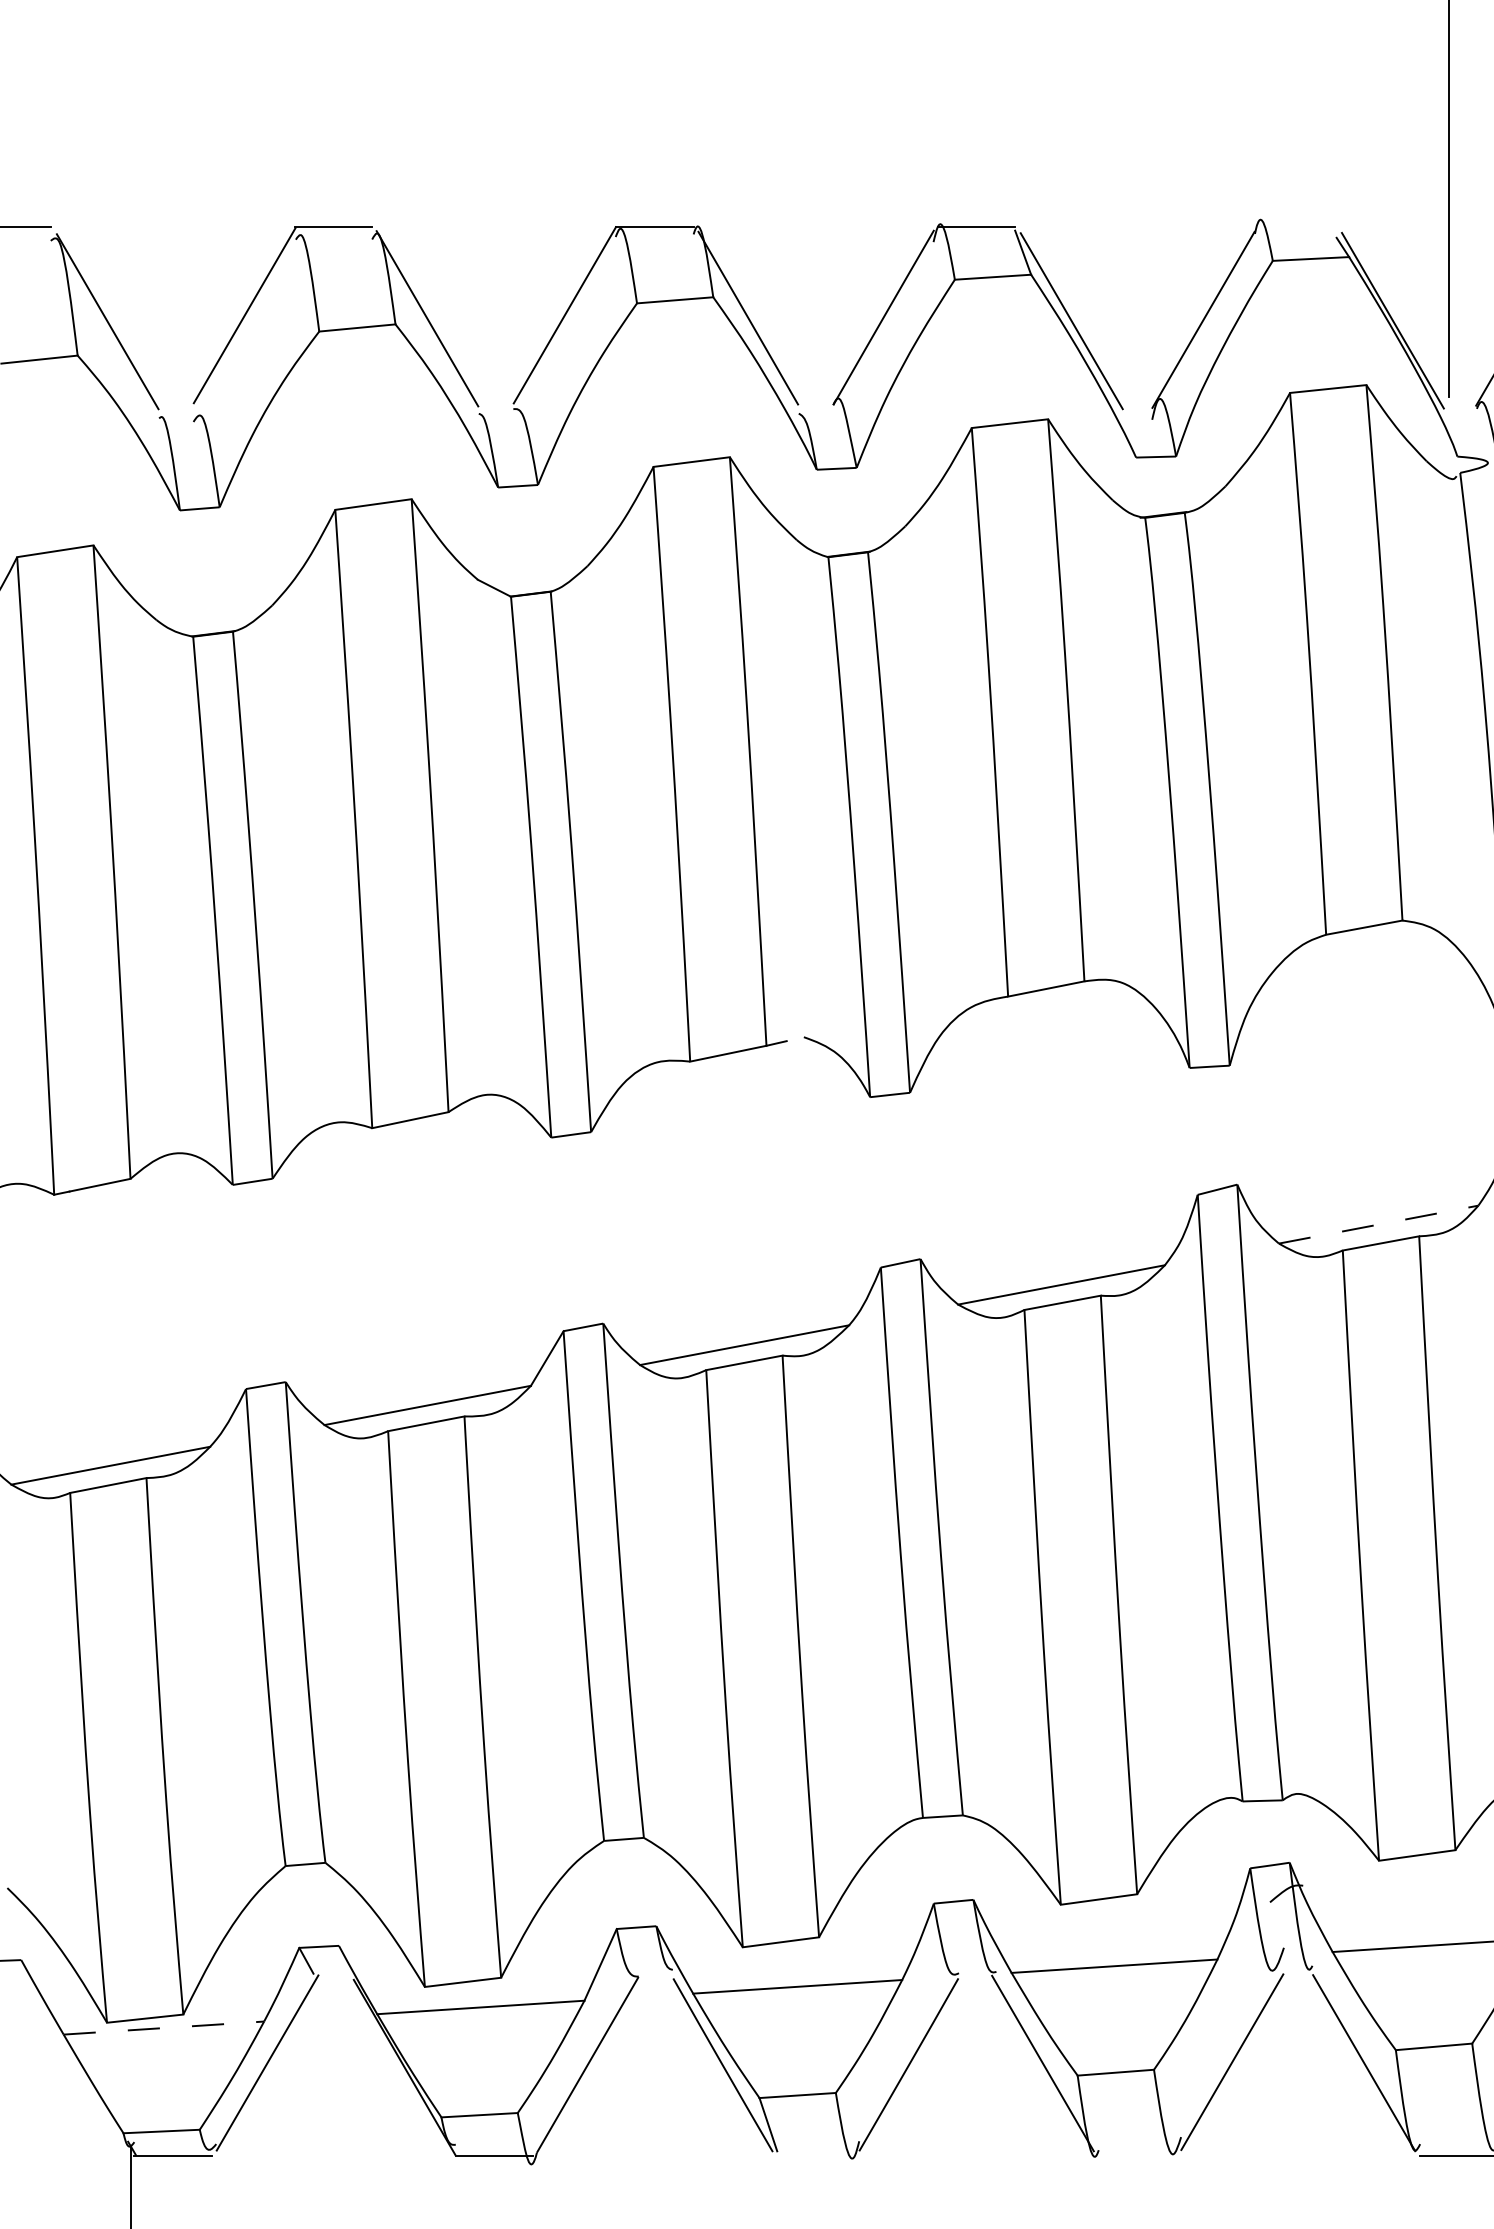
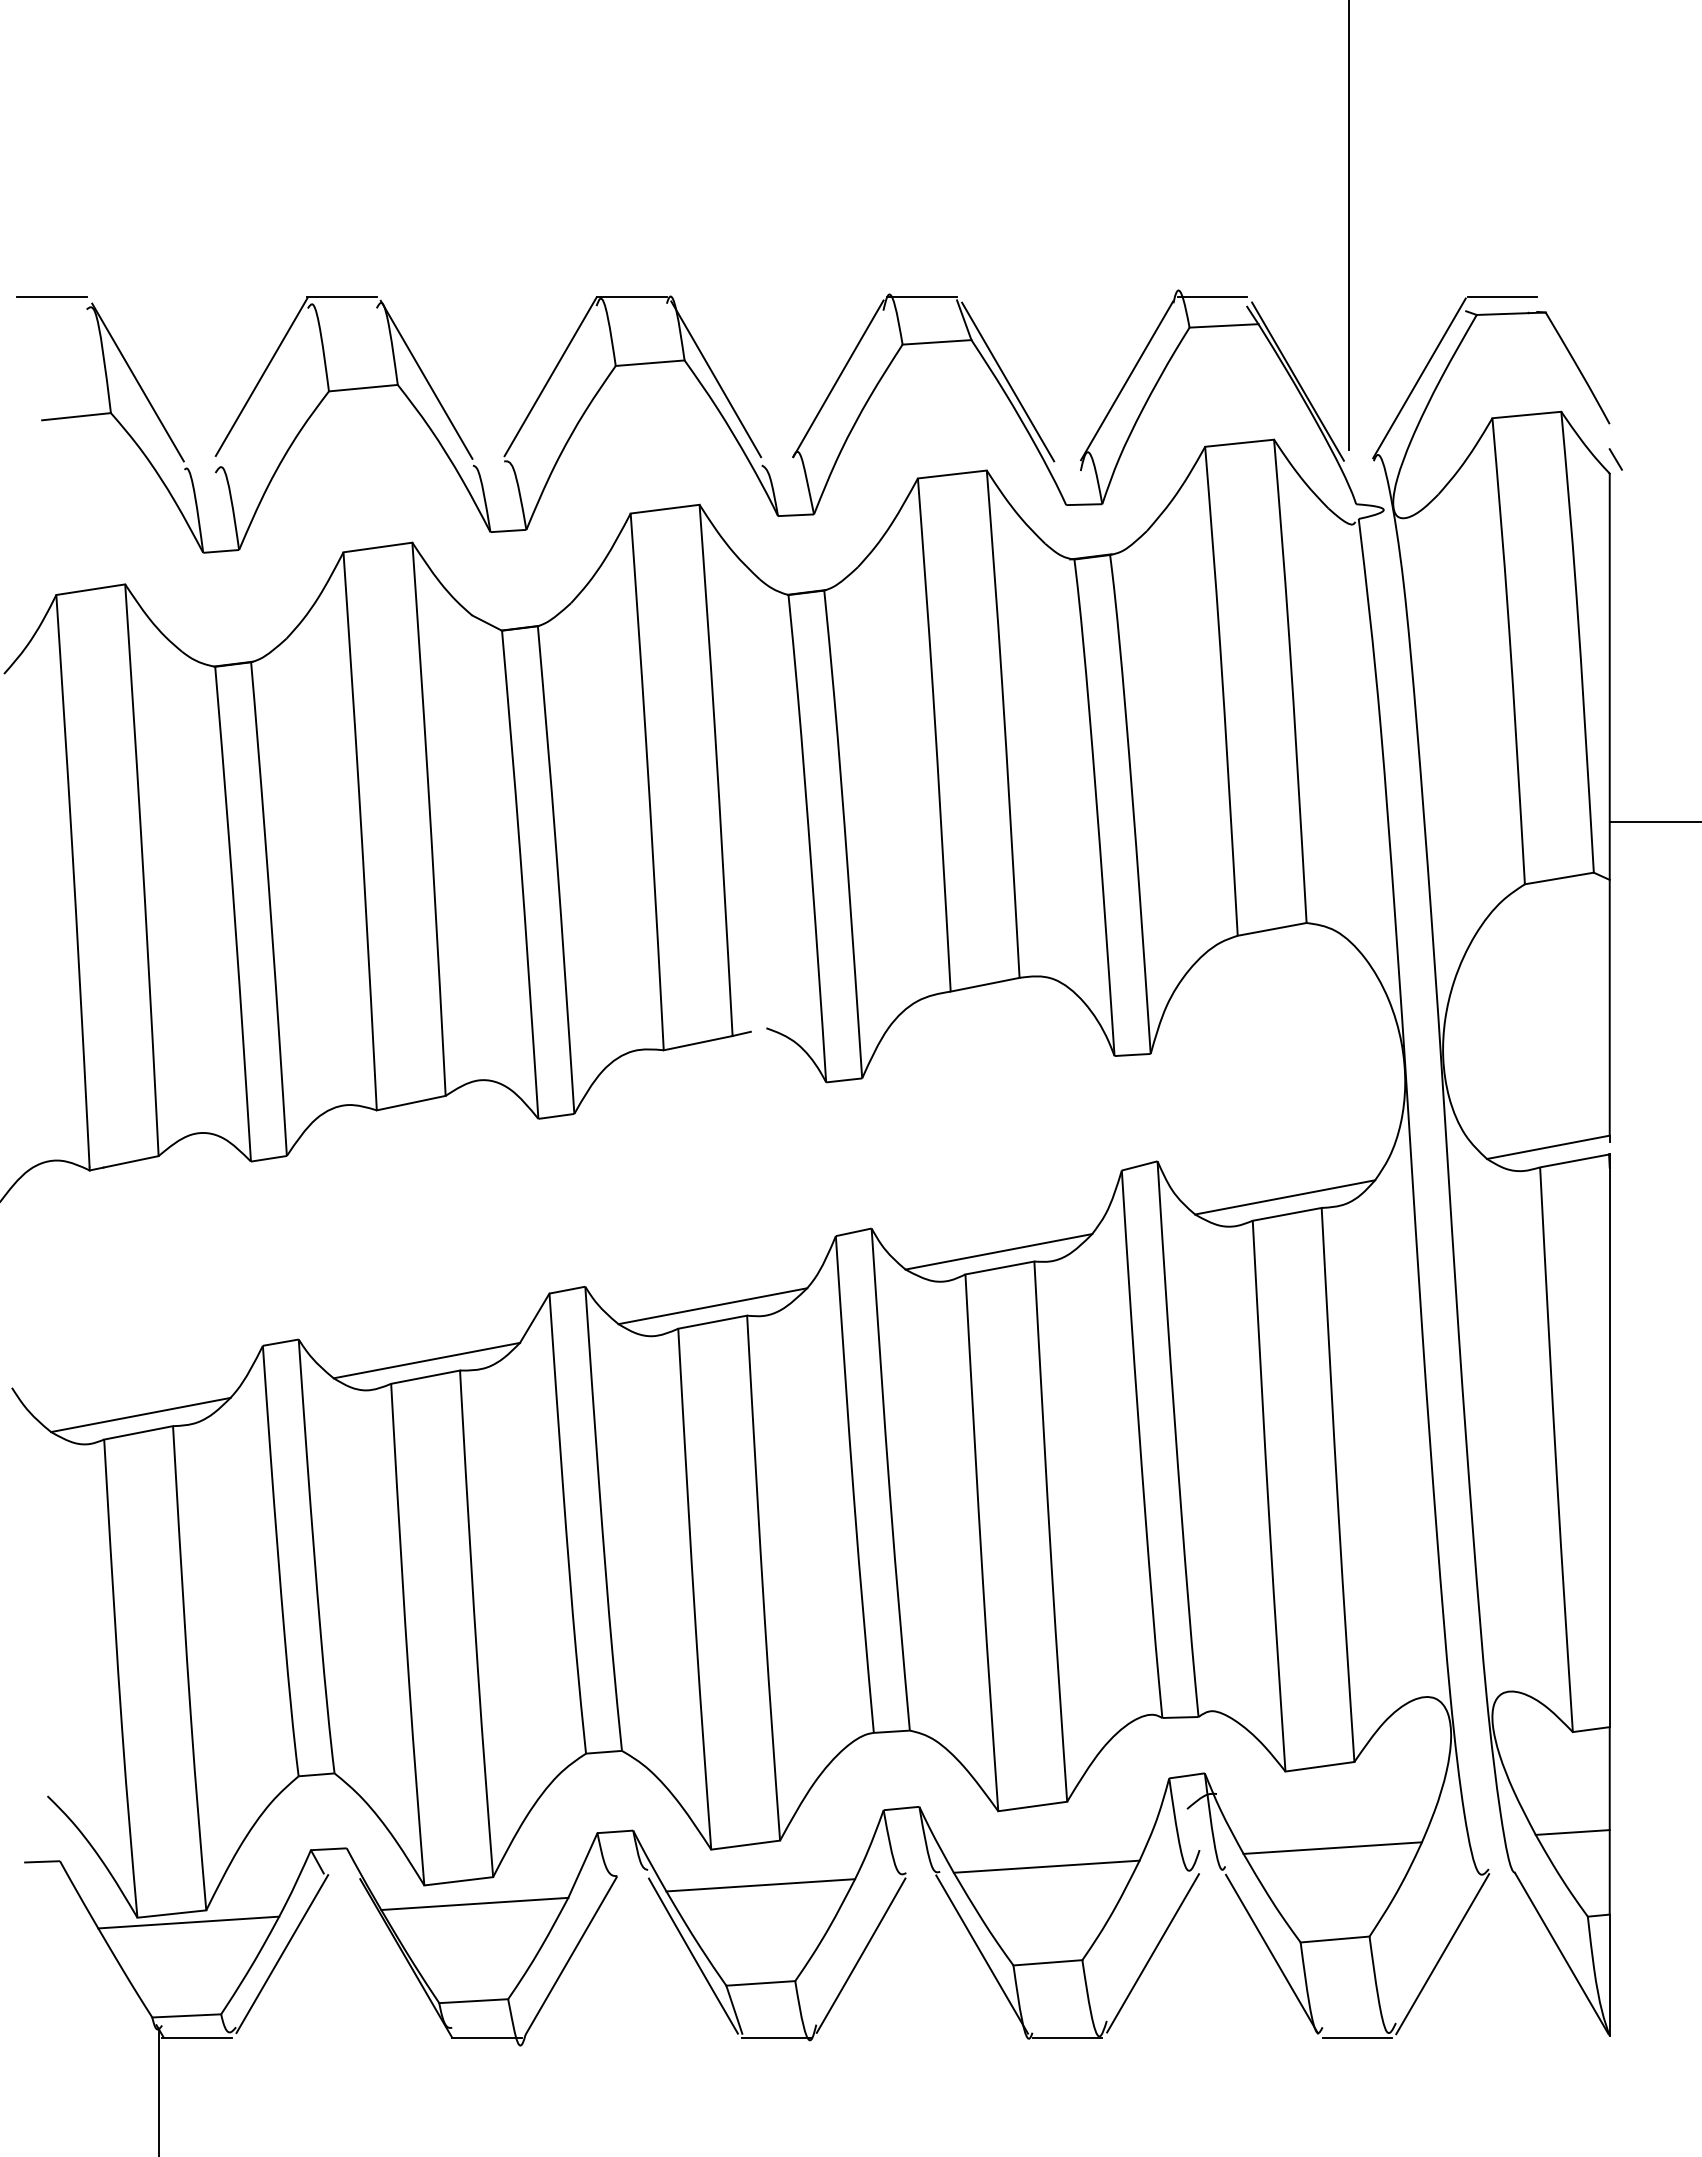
line: (1298, 227) -> (1212, 297), added
line: (1379, 1224) -> (1285, 1197), dashed -> solid
line: (163, 2028) -> (188, 1922), dashed -> solid
line: (815, 2155) -> (776, 2037), added
line: (1137, 2155) -> (1067, 2037), added

